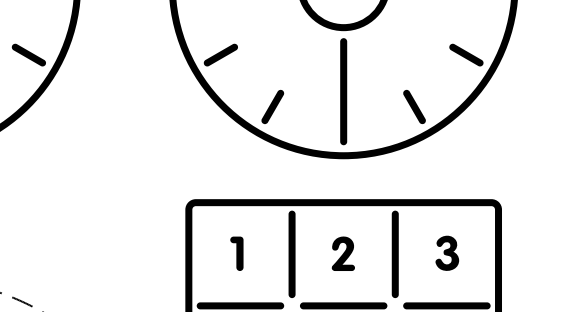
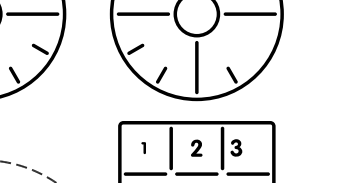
fill: (465, 55) -> (257, 49), removed
part: (236, 252) -> (143, 147), size x0.7
part: (447, 252) -> (236, 147), moved

